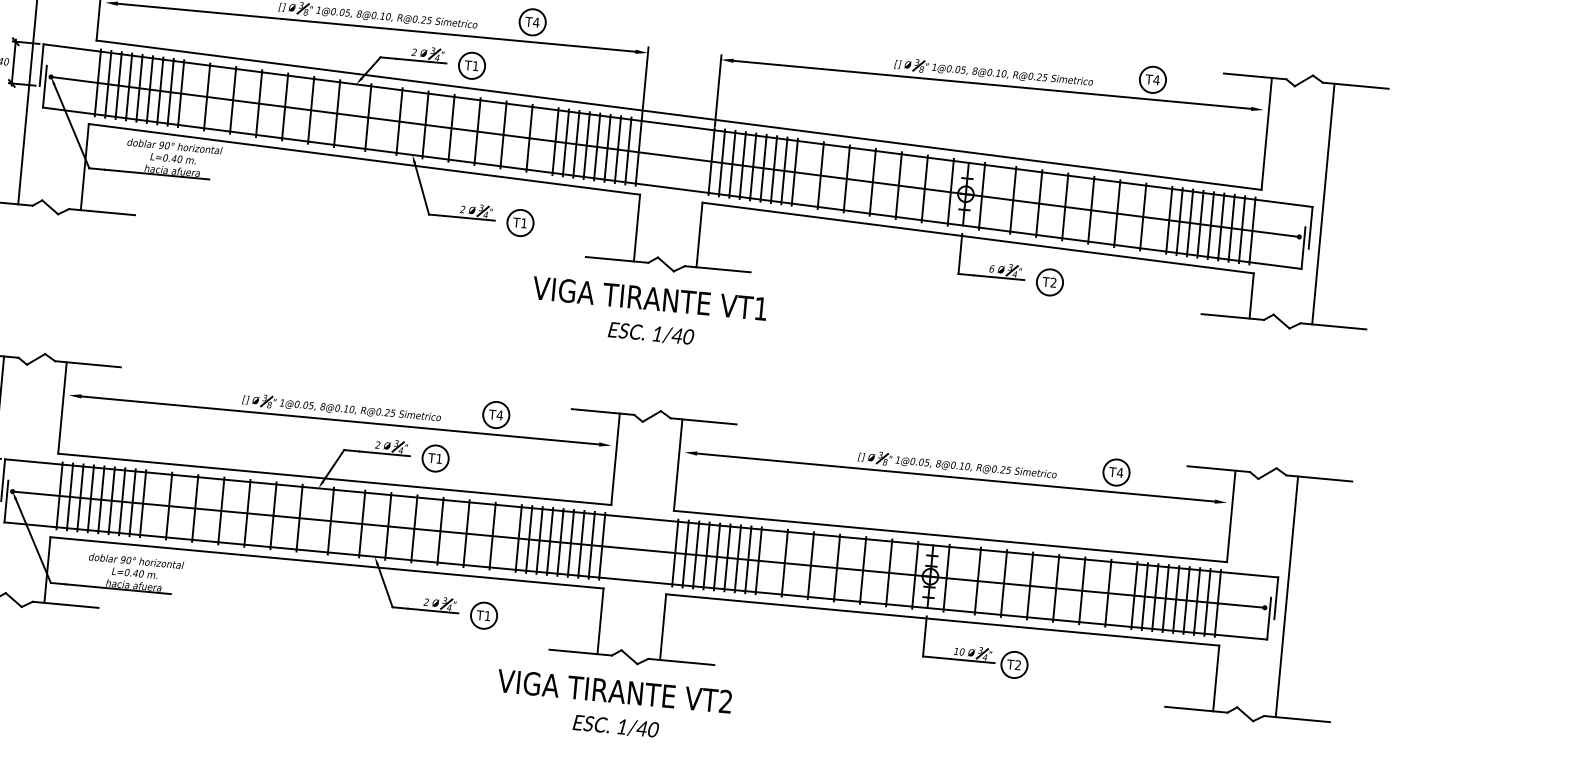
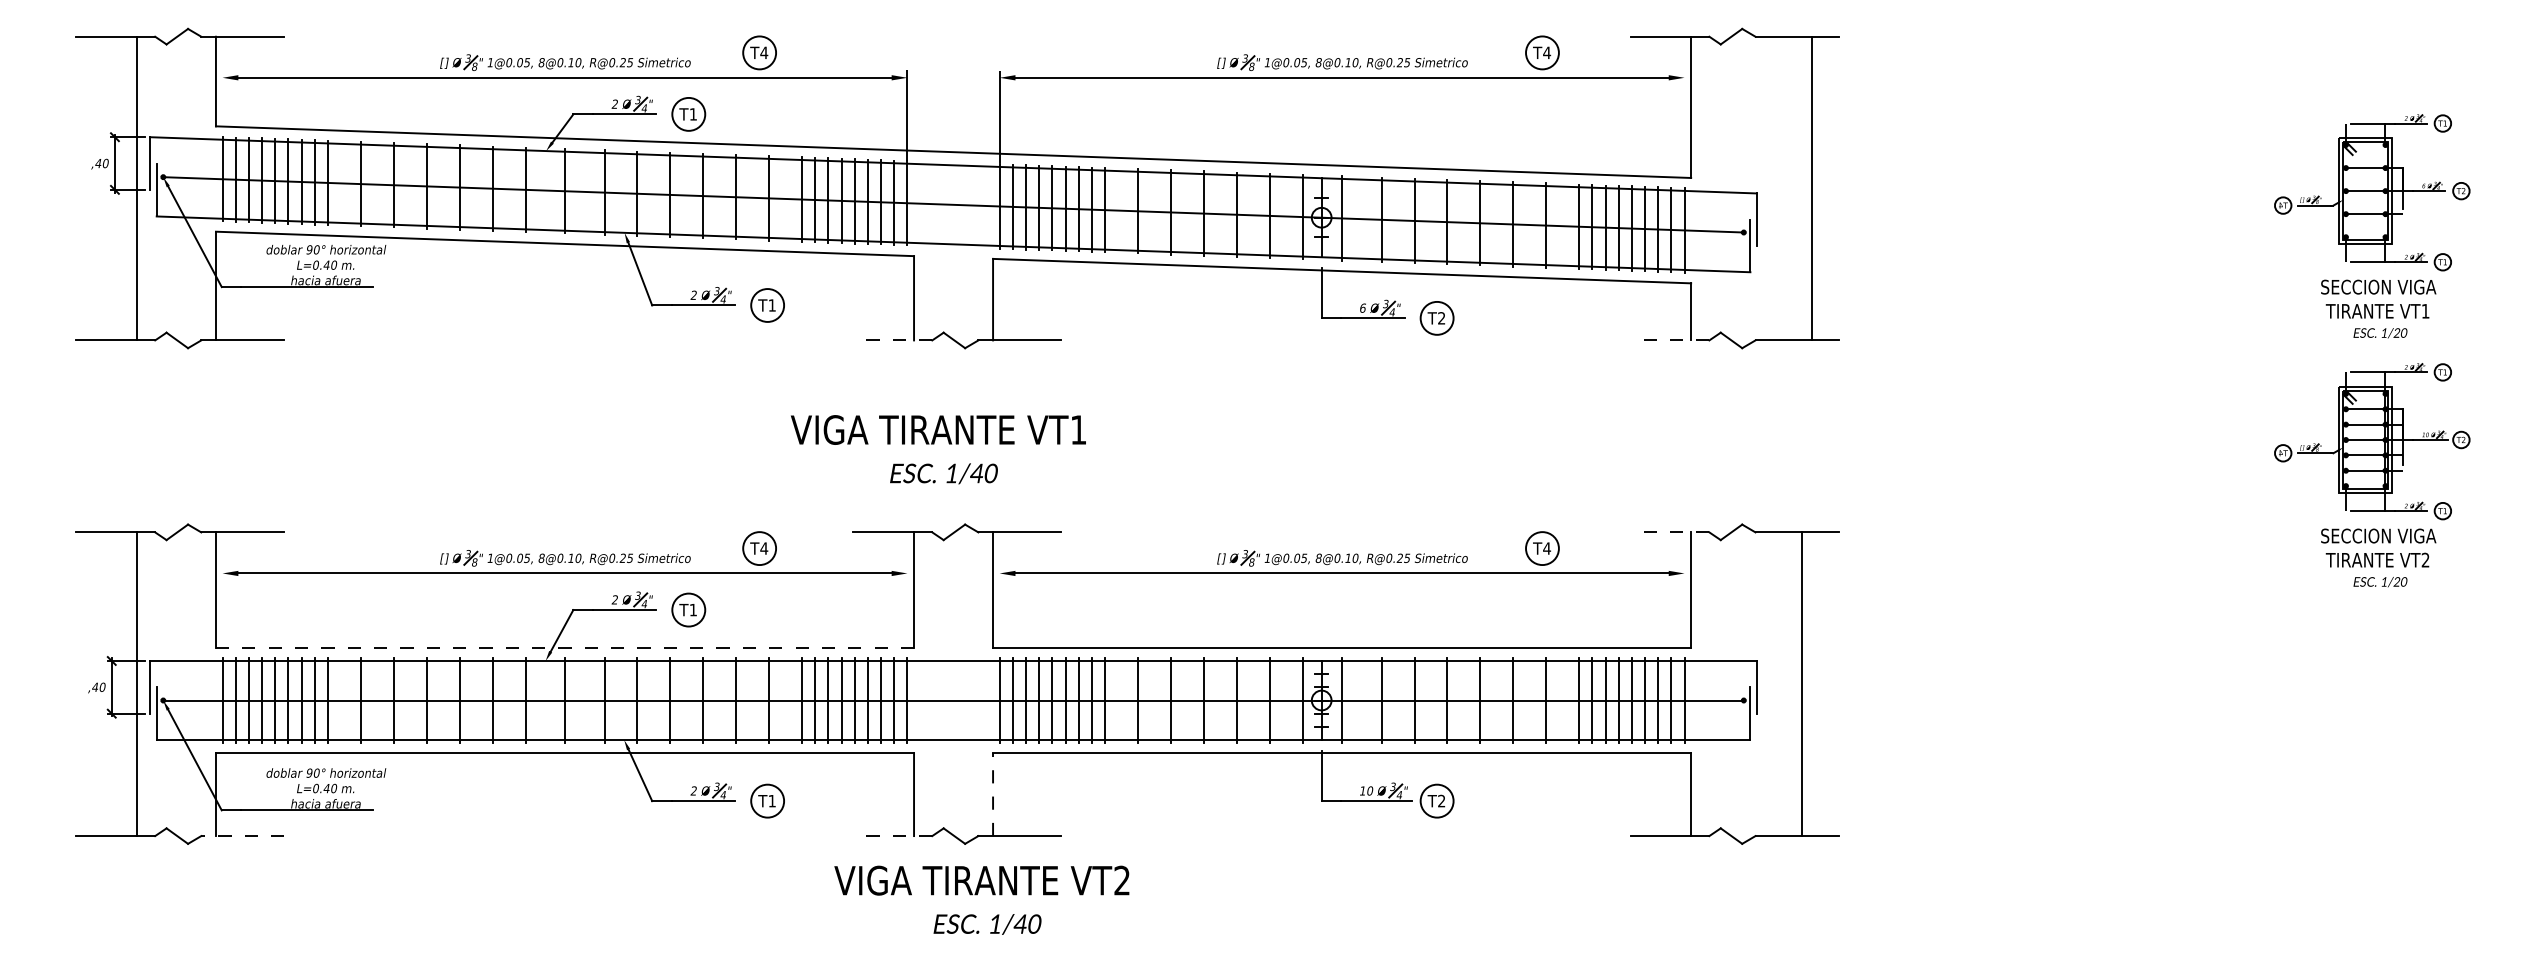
line: (1323, 204) -> (1812, 188), moved
line: (616, 259) -> (892, 340), solid -> dashed
text: (648, 314) -> (938, 449), moved
line: (1232, 317) -> (1669, 340), solid -> dashed
line: (1218, 469) -> (1669, 532), solid -> dashed
line: (335, 479) -> (565, 647), solid -> dashed
line: (1287, 597) -> (1802, 684), moved
line: (65, 605) -> (242, 836), solid -> dashed
line: (663, 627) -> (993, 794), solid -> dashed
line: (580, 652) -> (892, 836), solid -> dashed
text: (612, 706) -> (981, 899), moved

